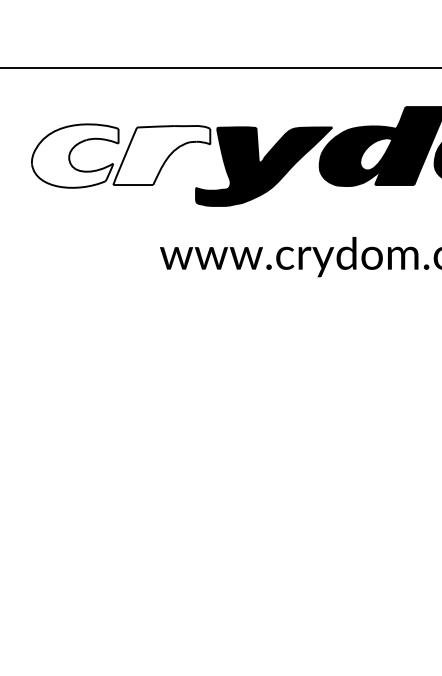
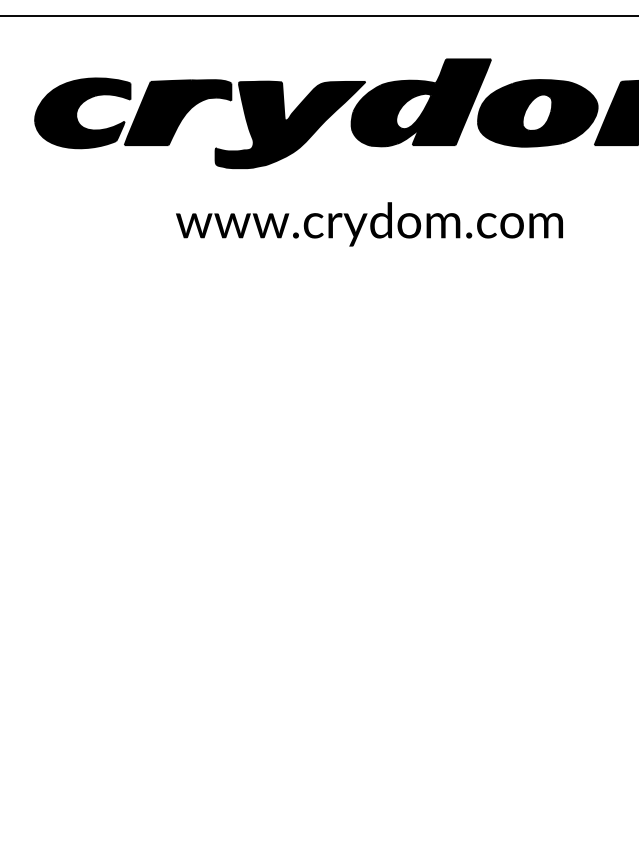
fill: (161, 155) -> (177, 112), added
fill: (74, 156) -> (82, 113), added

